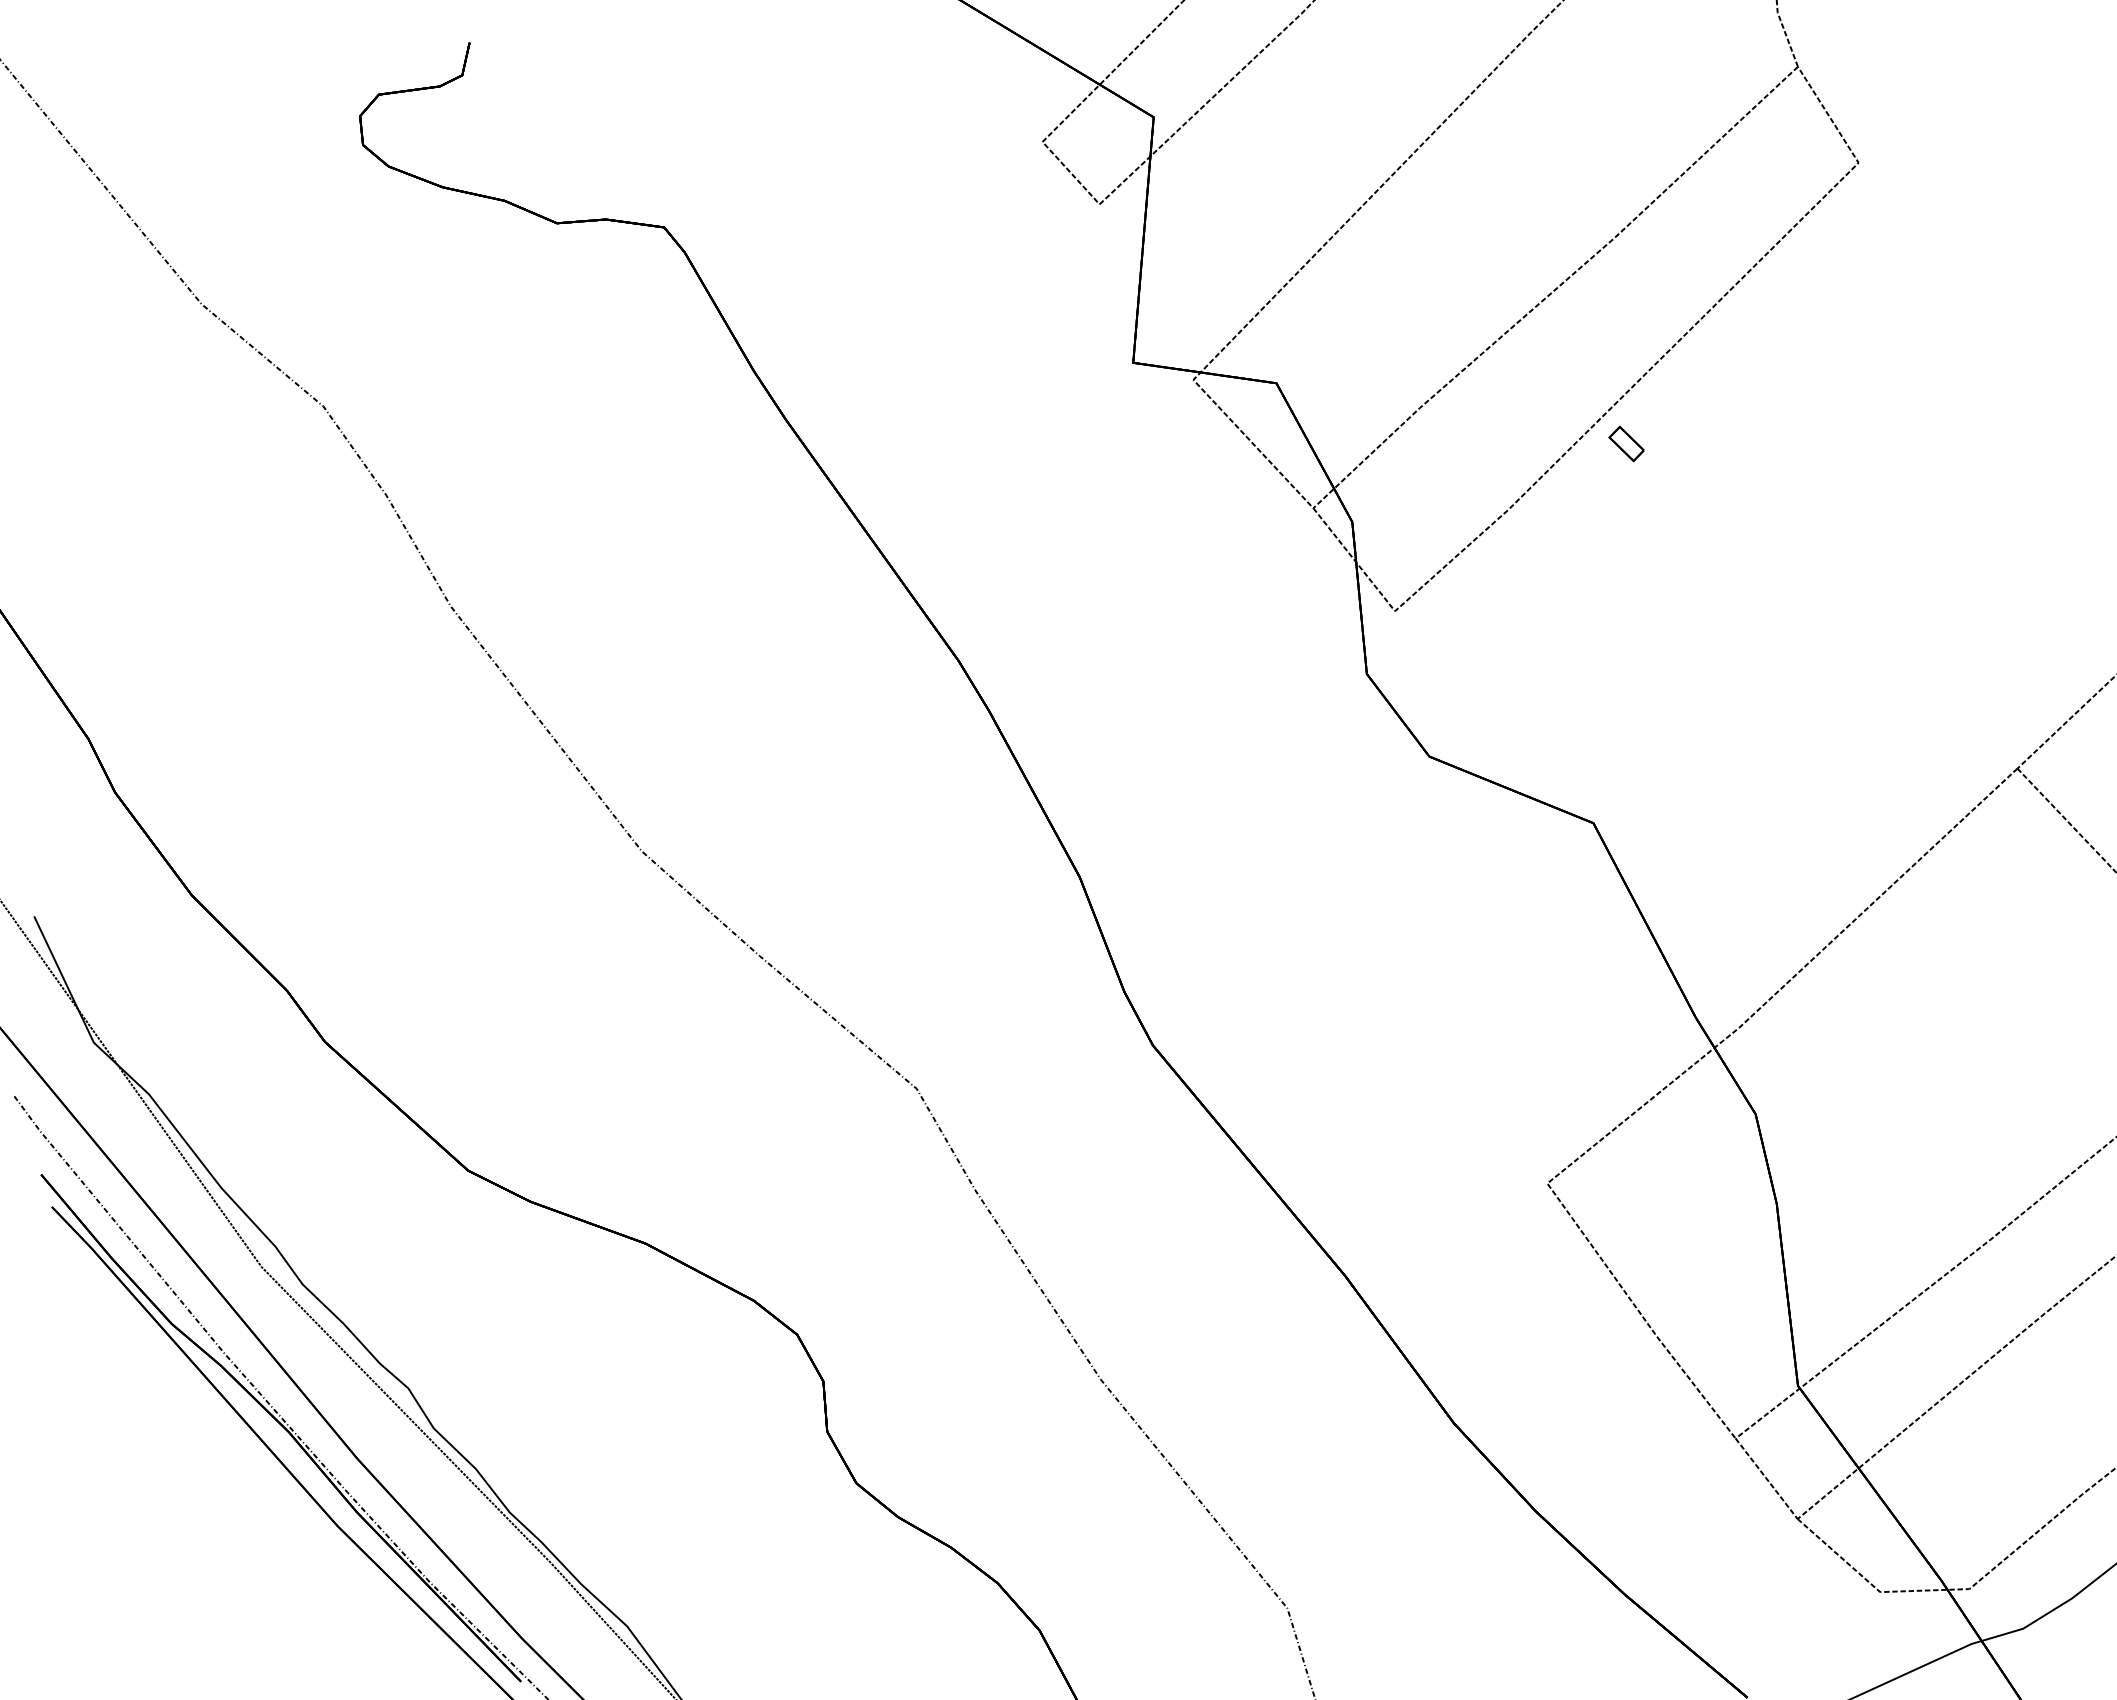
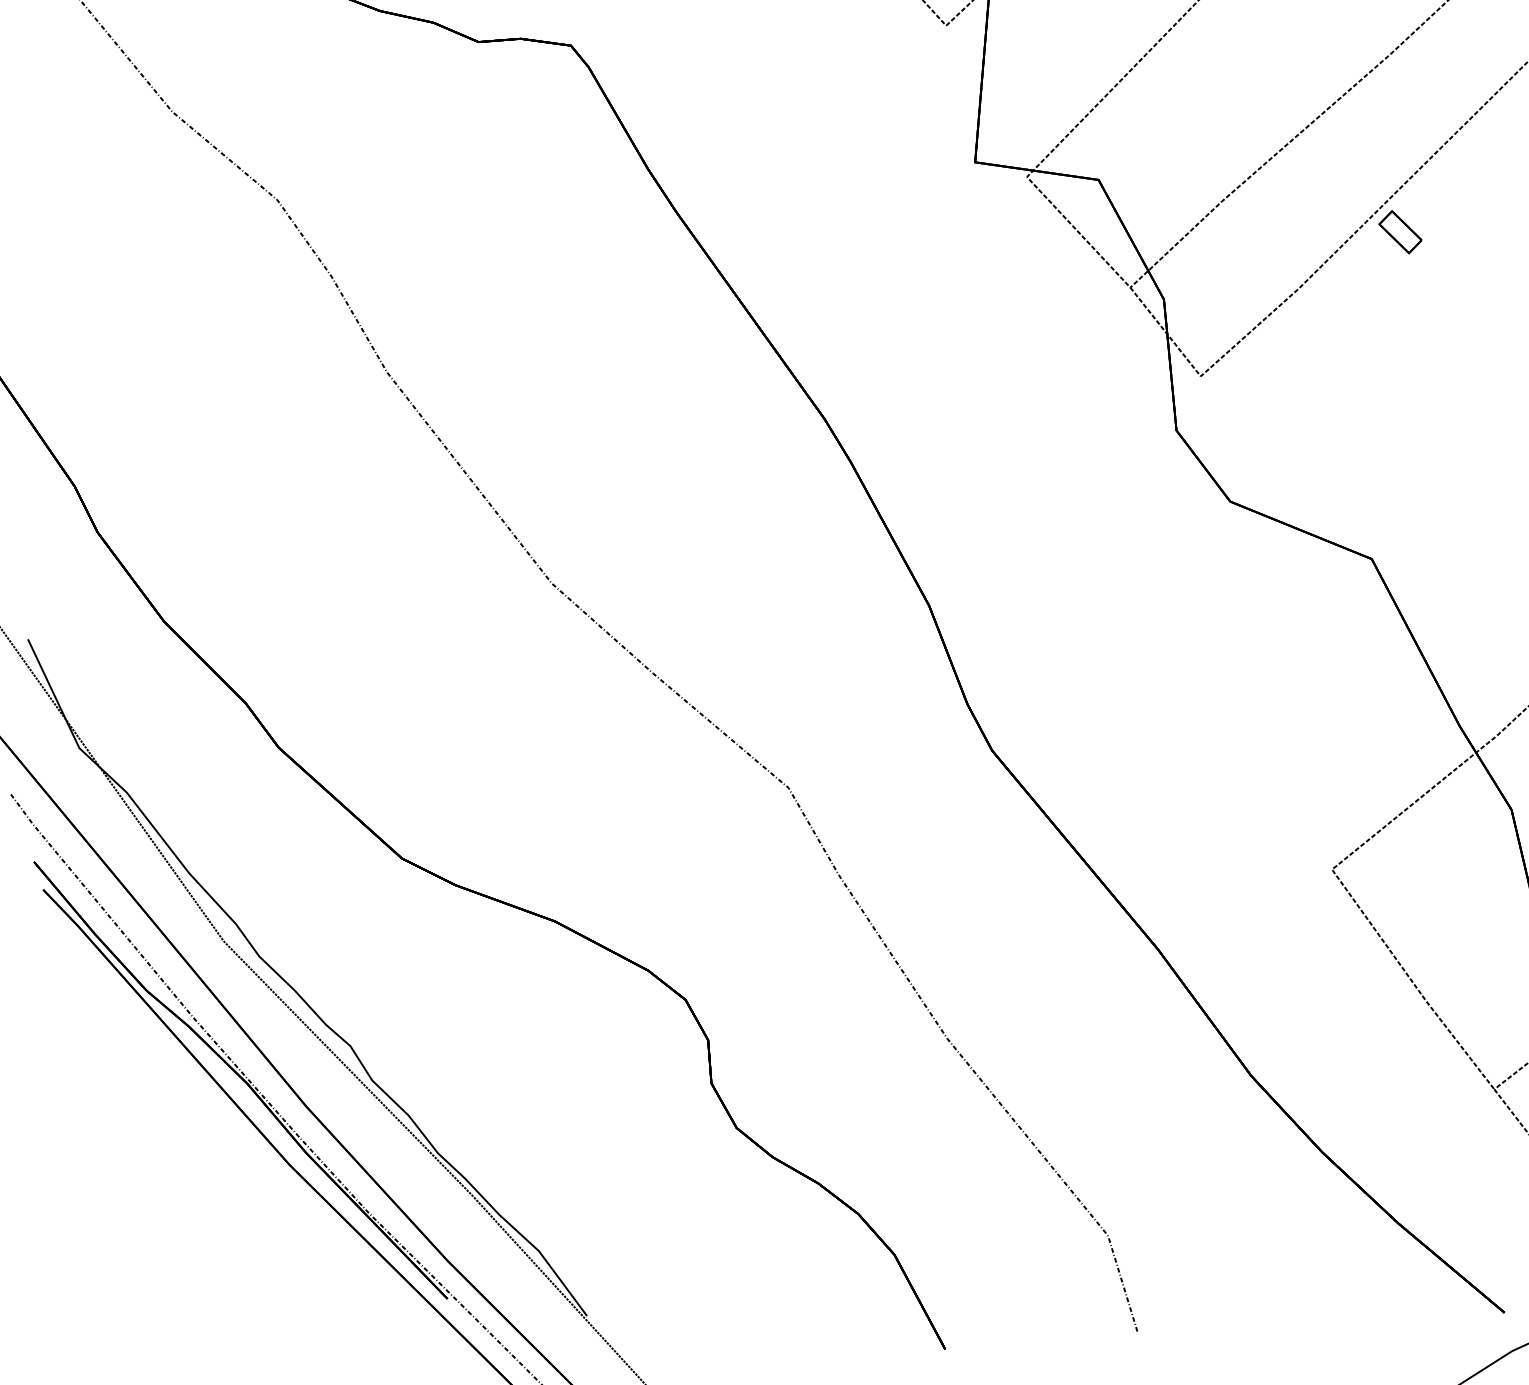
part: (1626, 443) -> (1400, 231), size x1.43

